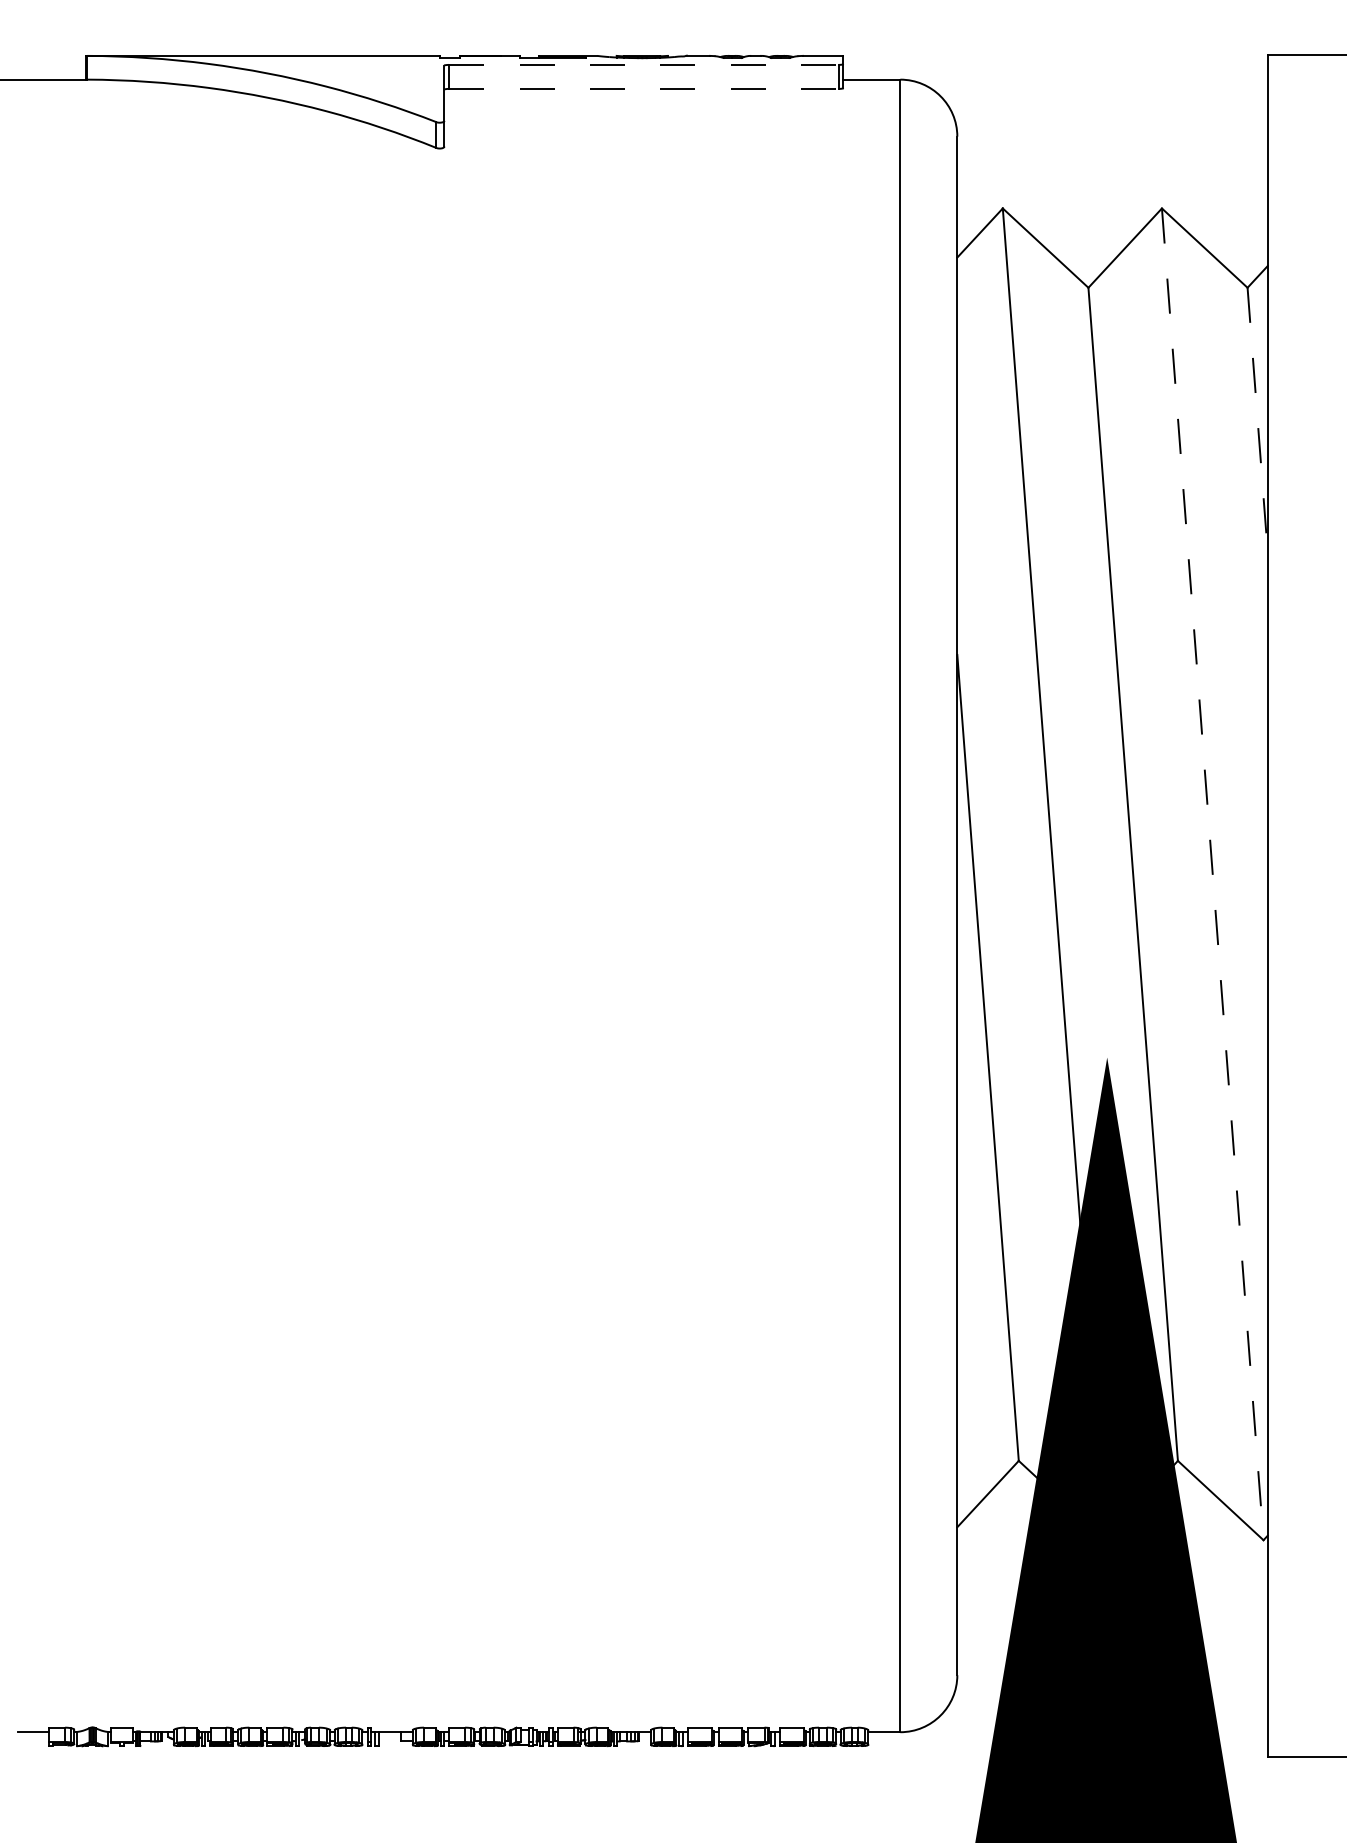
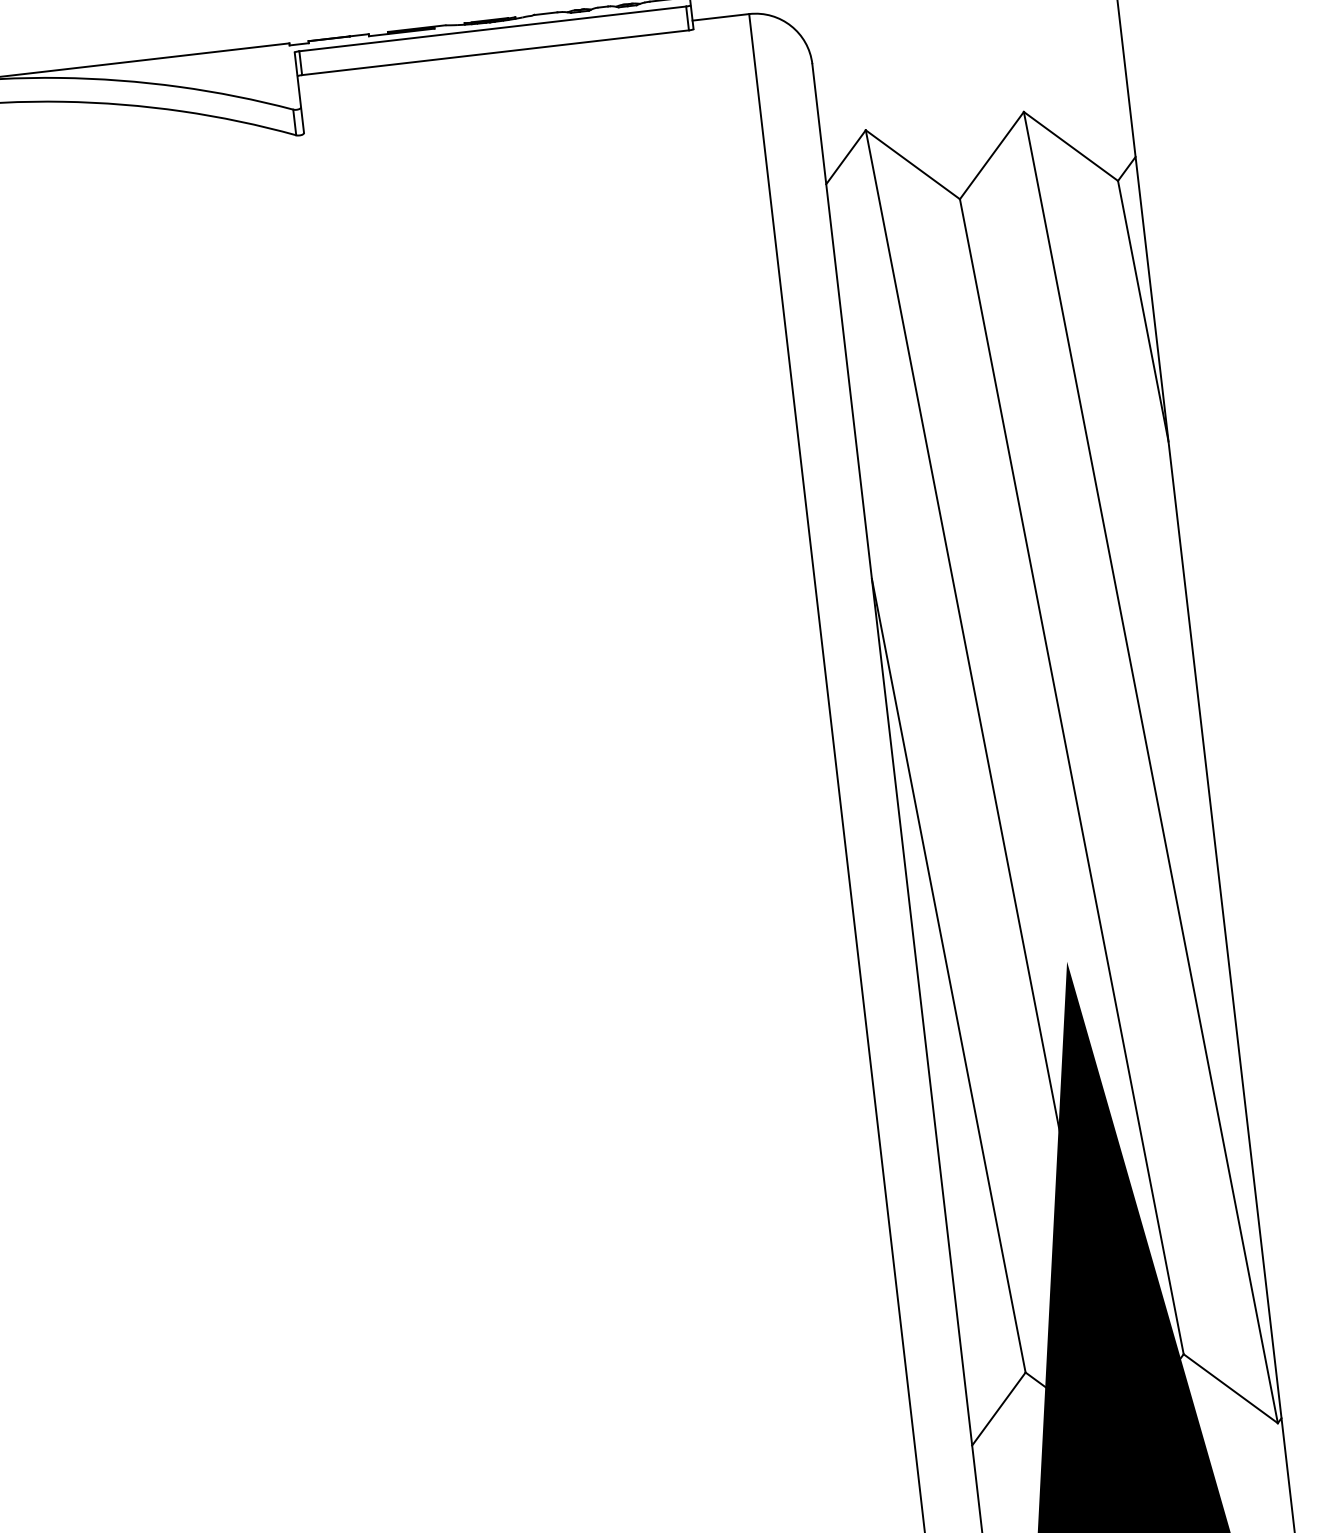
line: (643, 64) -> (492, 28), dashed -> solid
line: (643, 88) -> (495, 52), dashed -> solid
line: (1257, 420) -> (1143, 311), dashed -> solid
line: (1212, 874) -> (1150, 767), dashed -> solid

